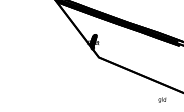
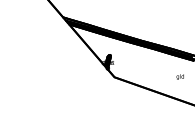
text: (161, 99) -> (179, 76), moved

